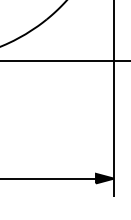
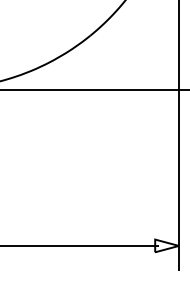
fill: (104, 178) -> (166, 245), removed

